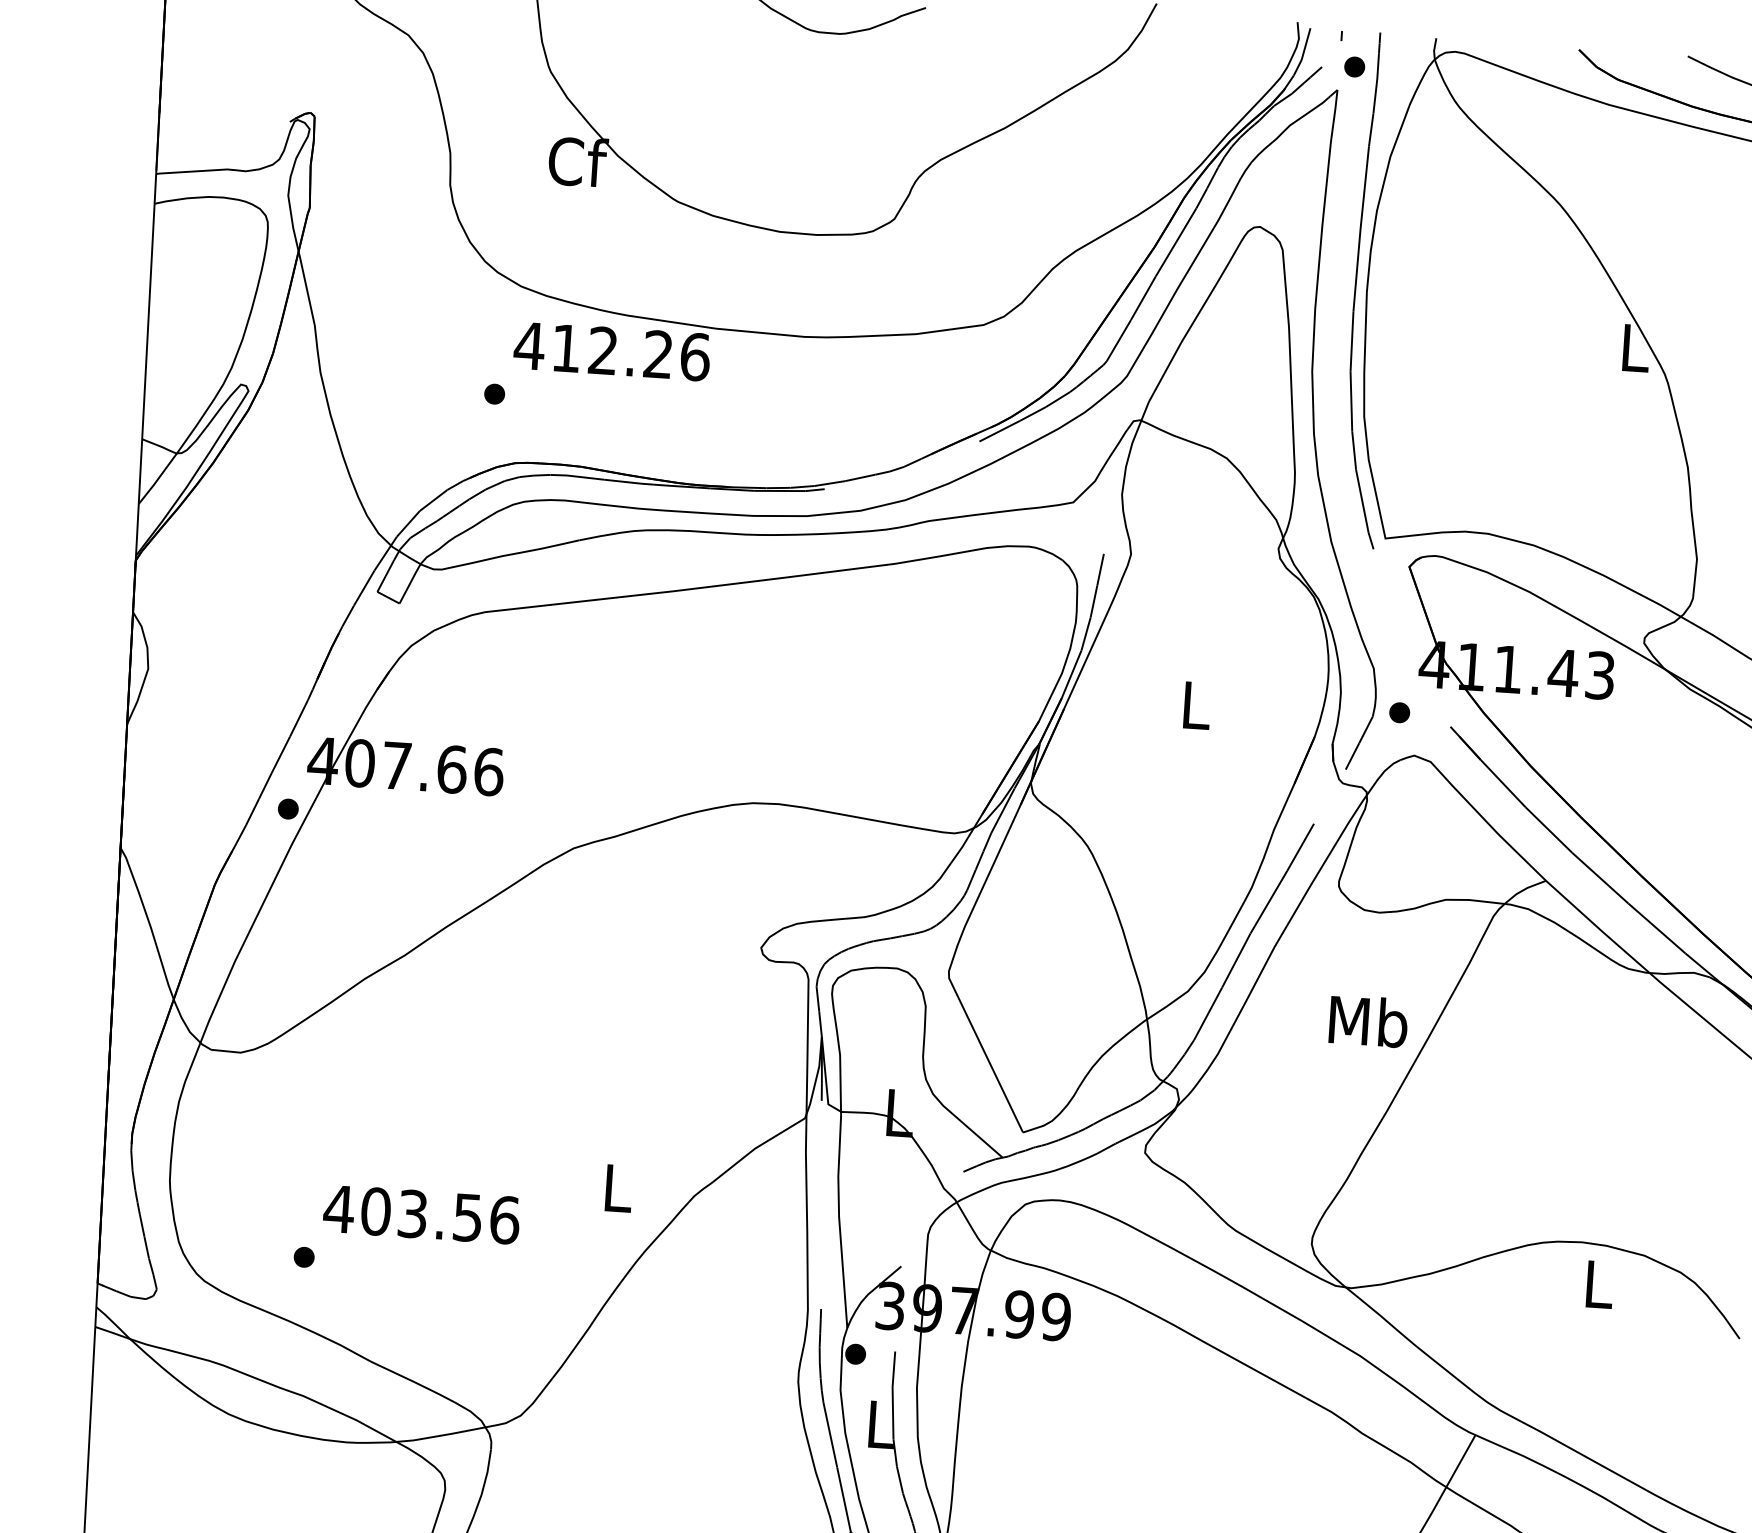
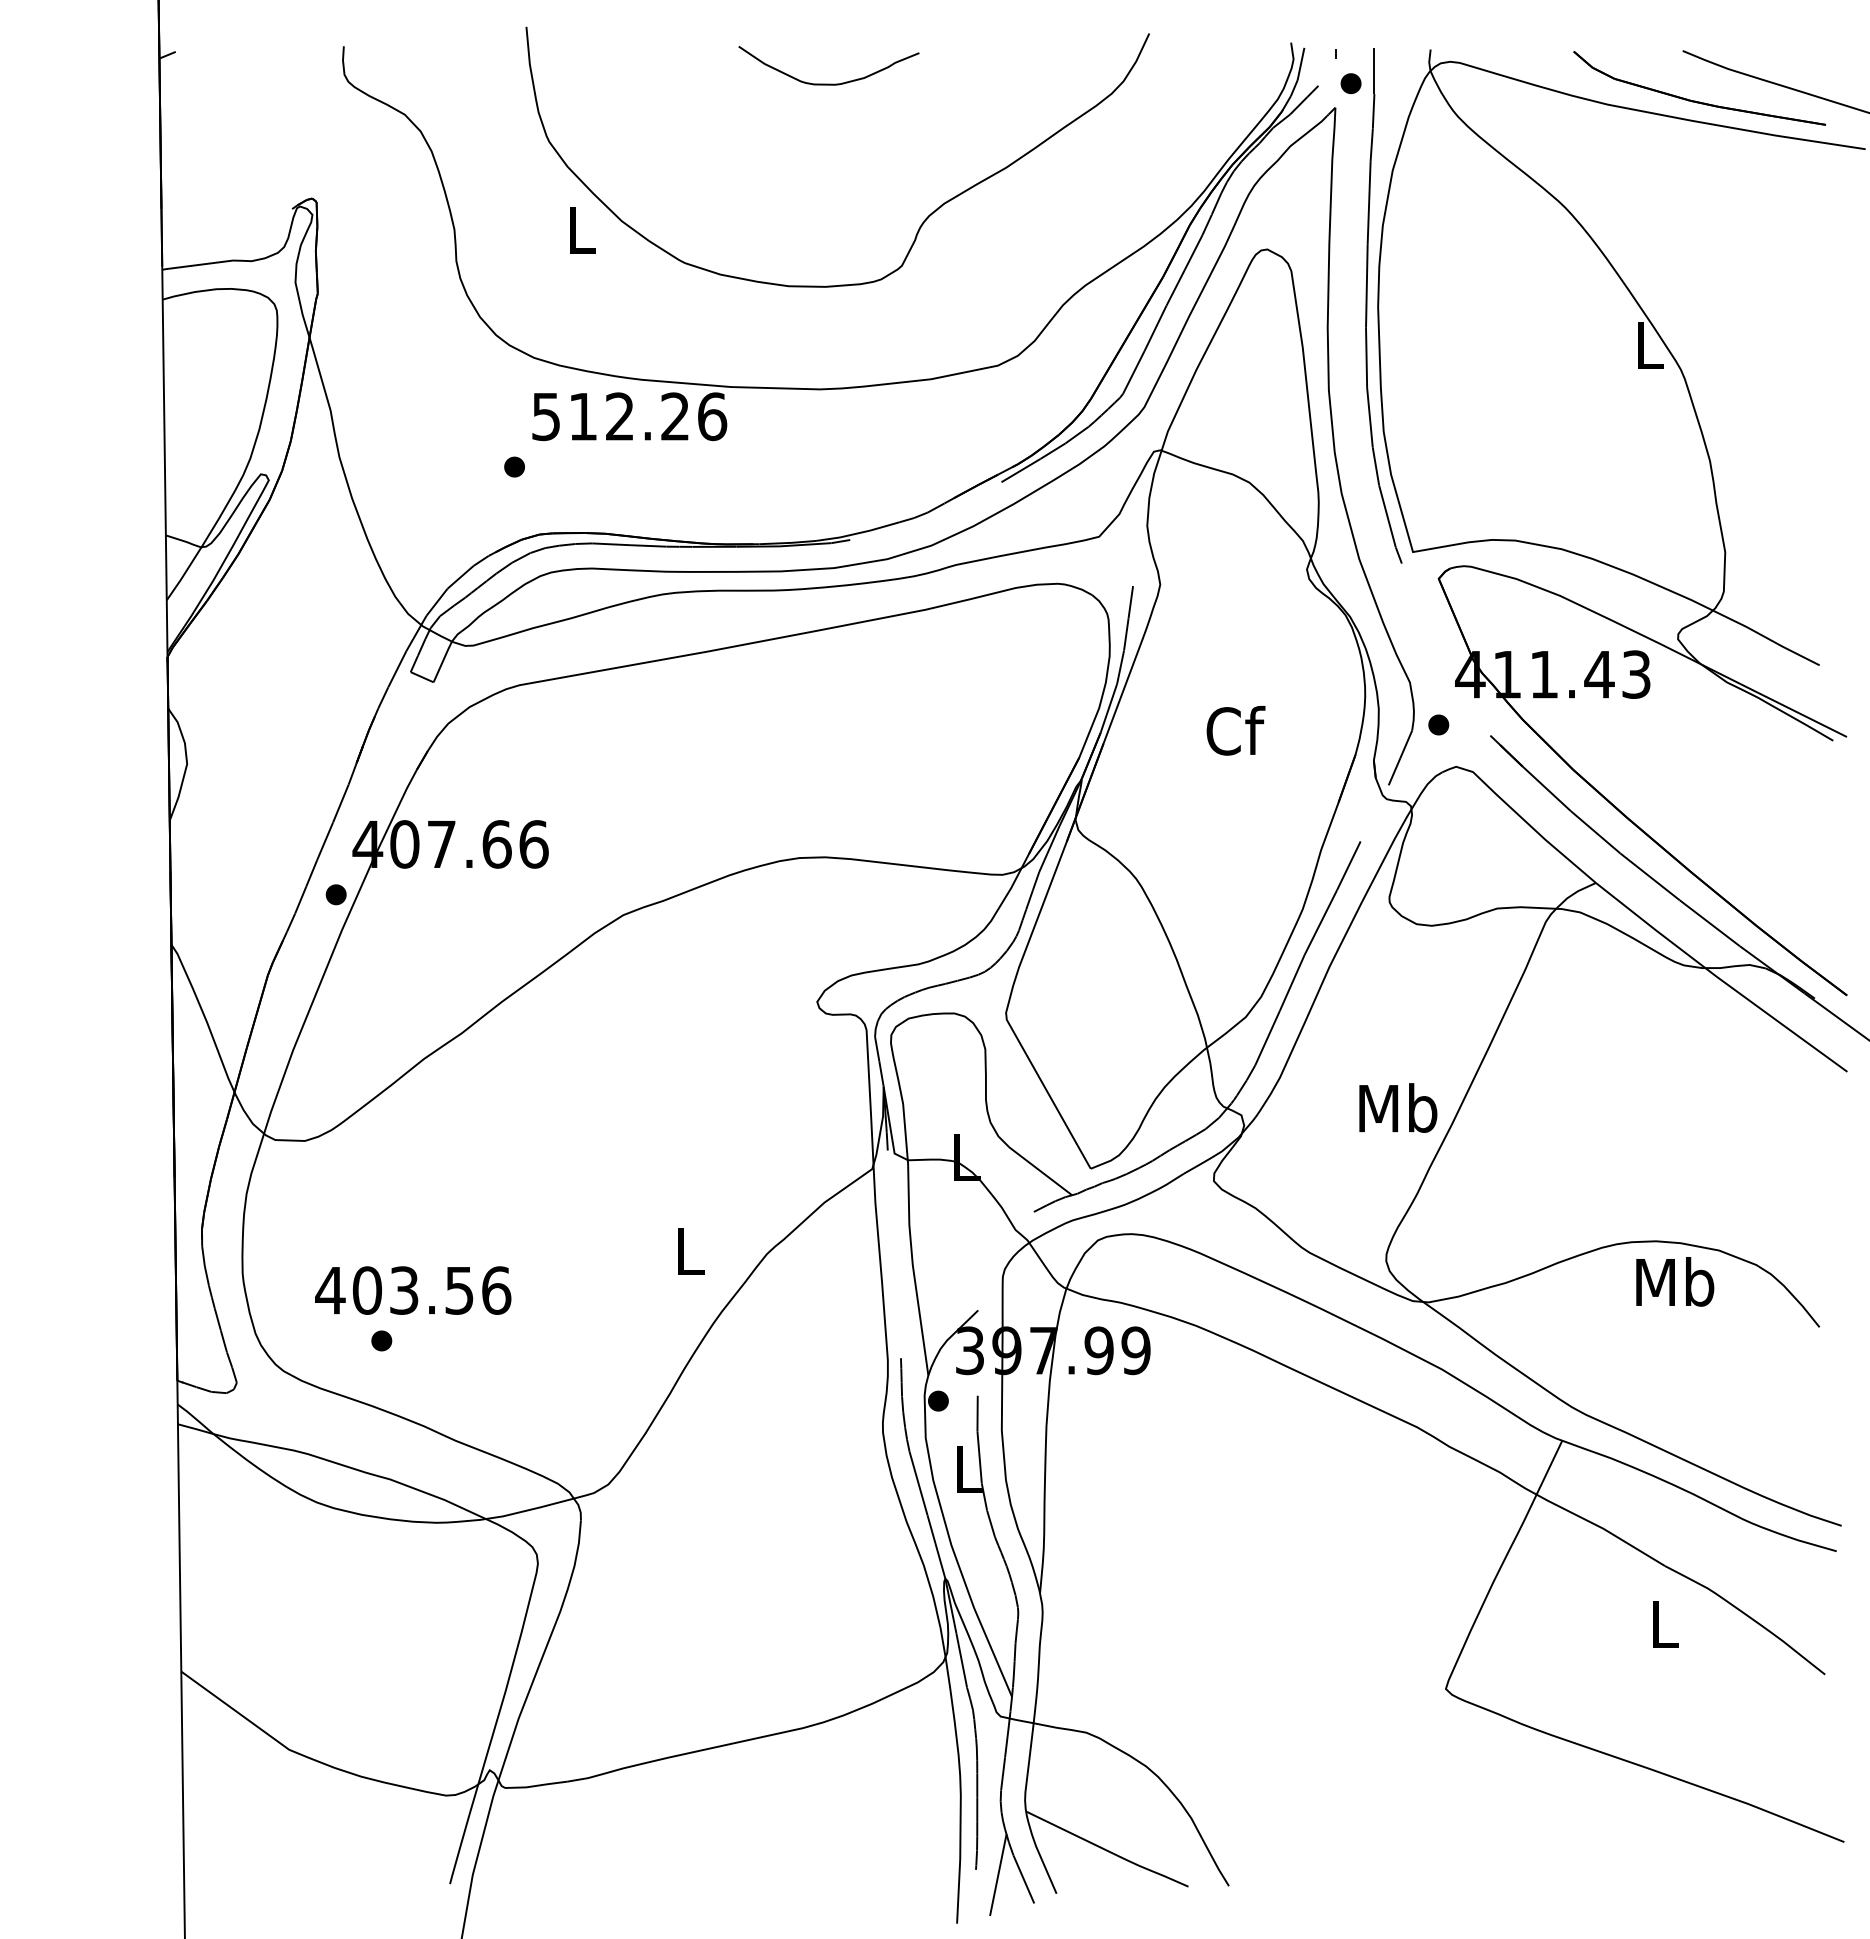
text: (578, 161) -> (582, 229), Cf -> L
text: (528, 346) -> (545, 417), 412.26 -> 512.26
text: (1196, 704) -> (1235, 730), L -> Cf
text: (1368, 1020) -> (1398, 1107), moved
text: (422, 1214) -> (413, 1290), moved
text: (1599, 1283) -> (1675, 1281), L -> Mb

